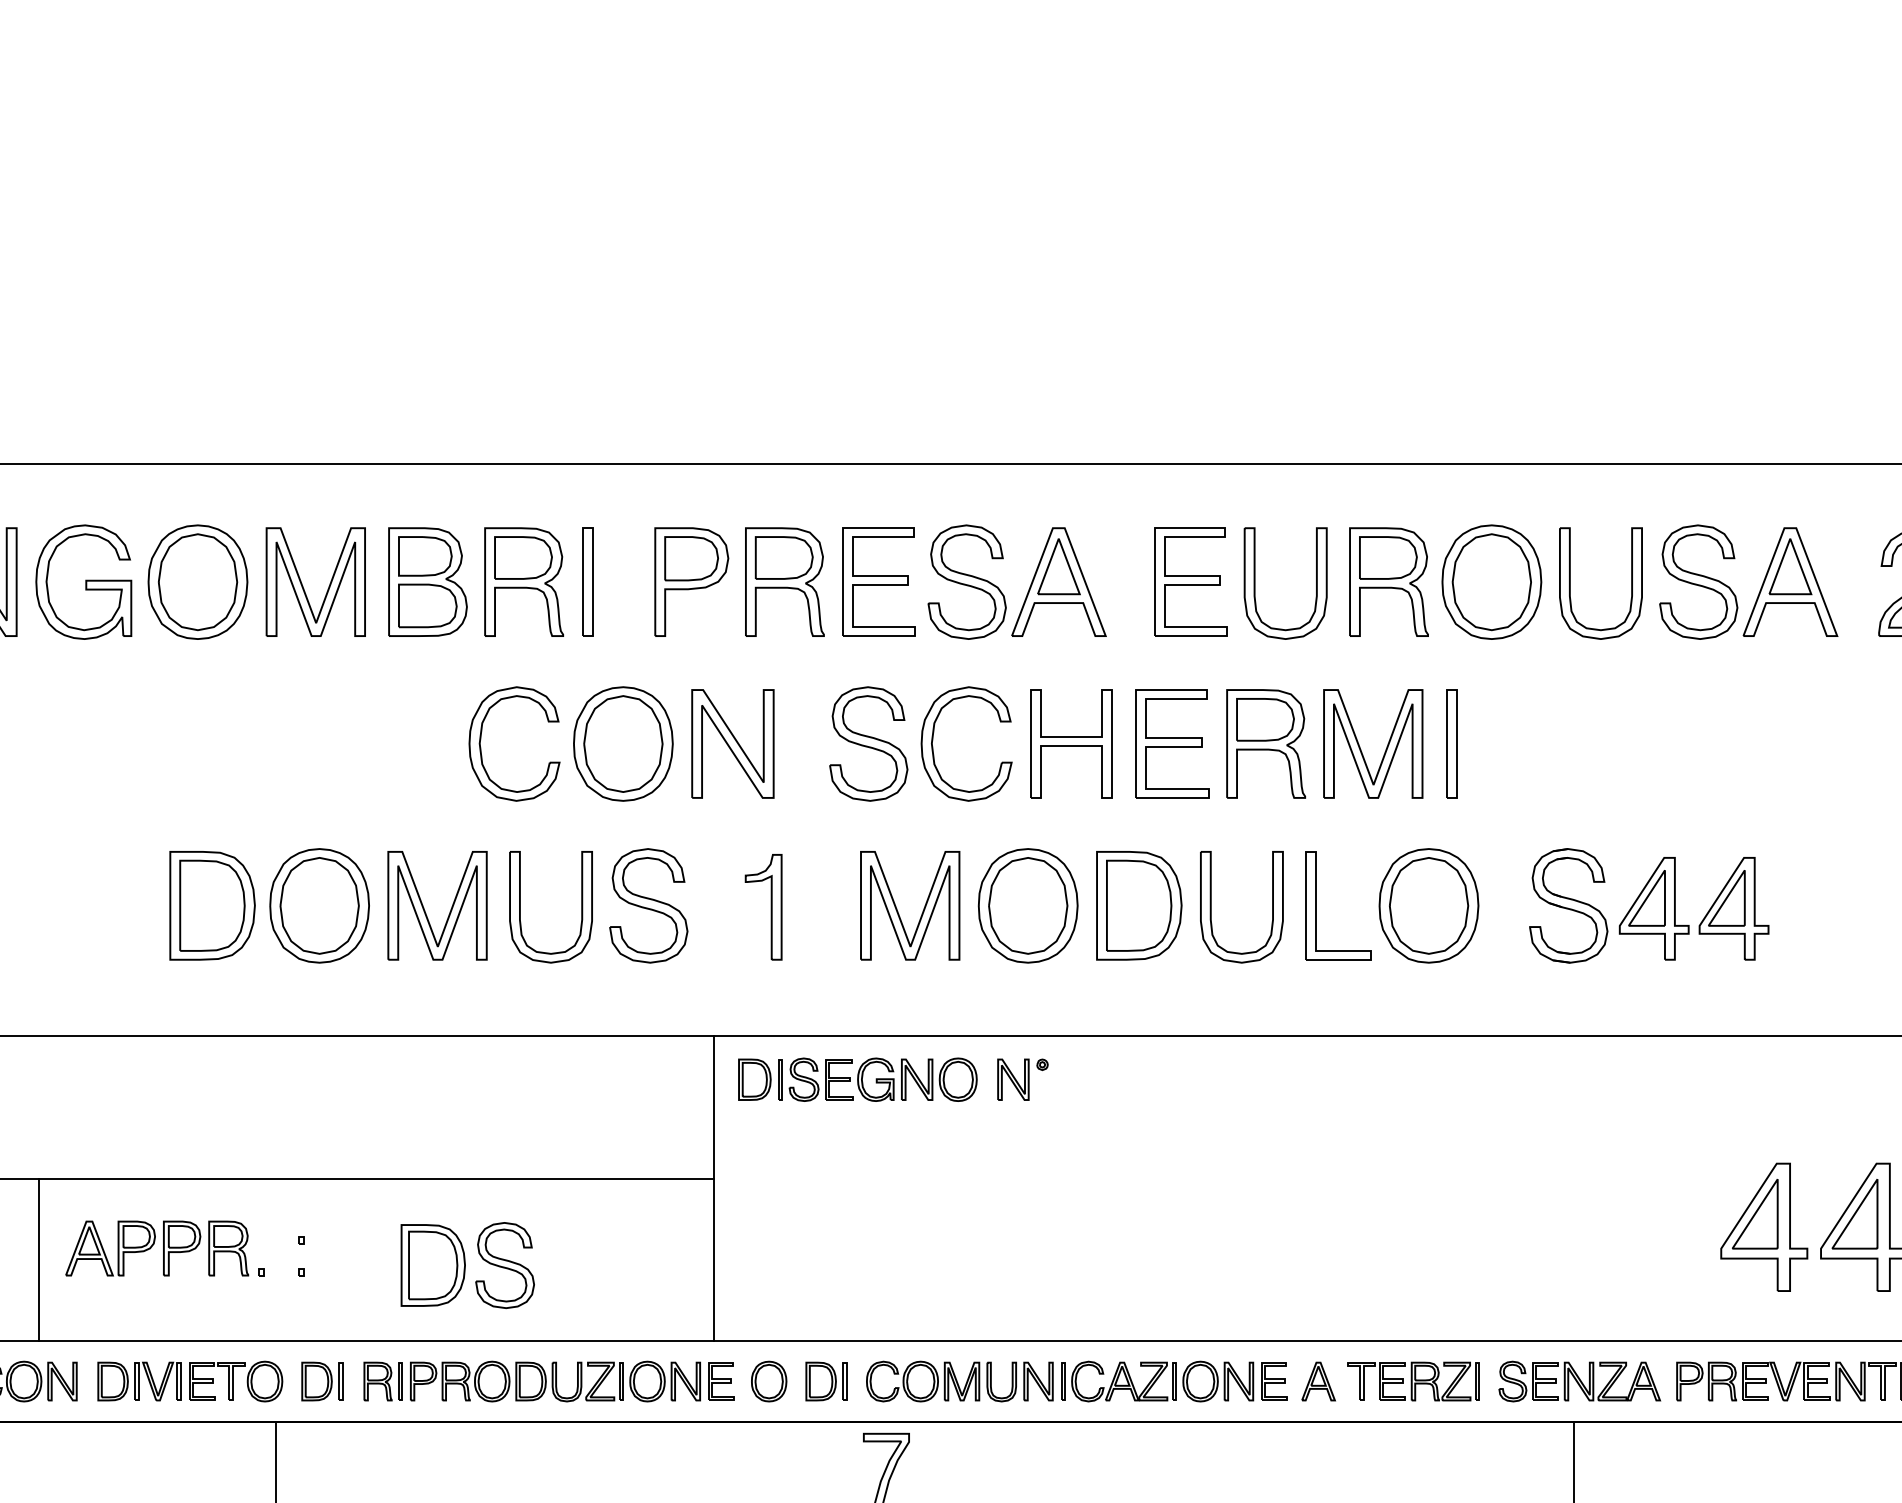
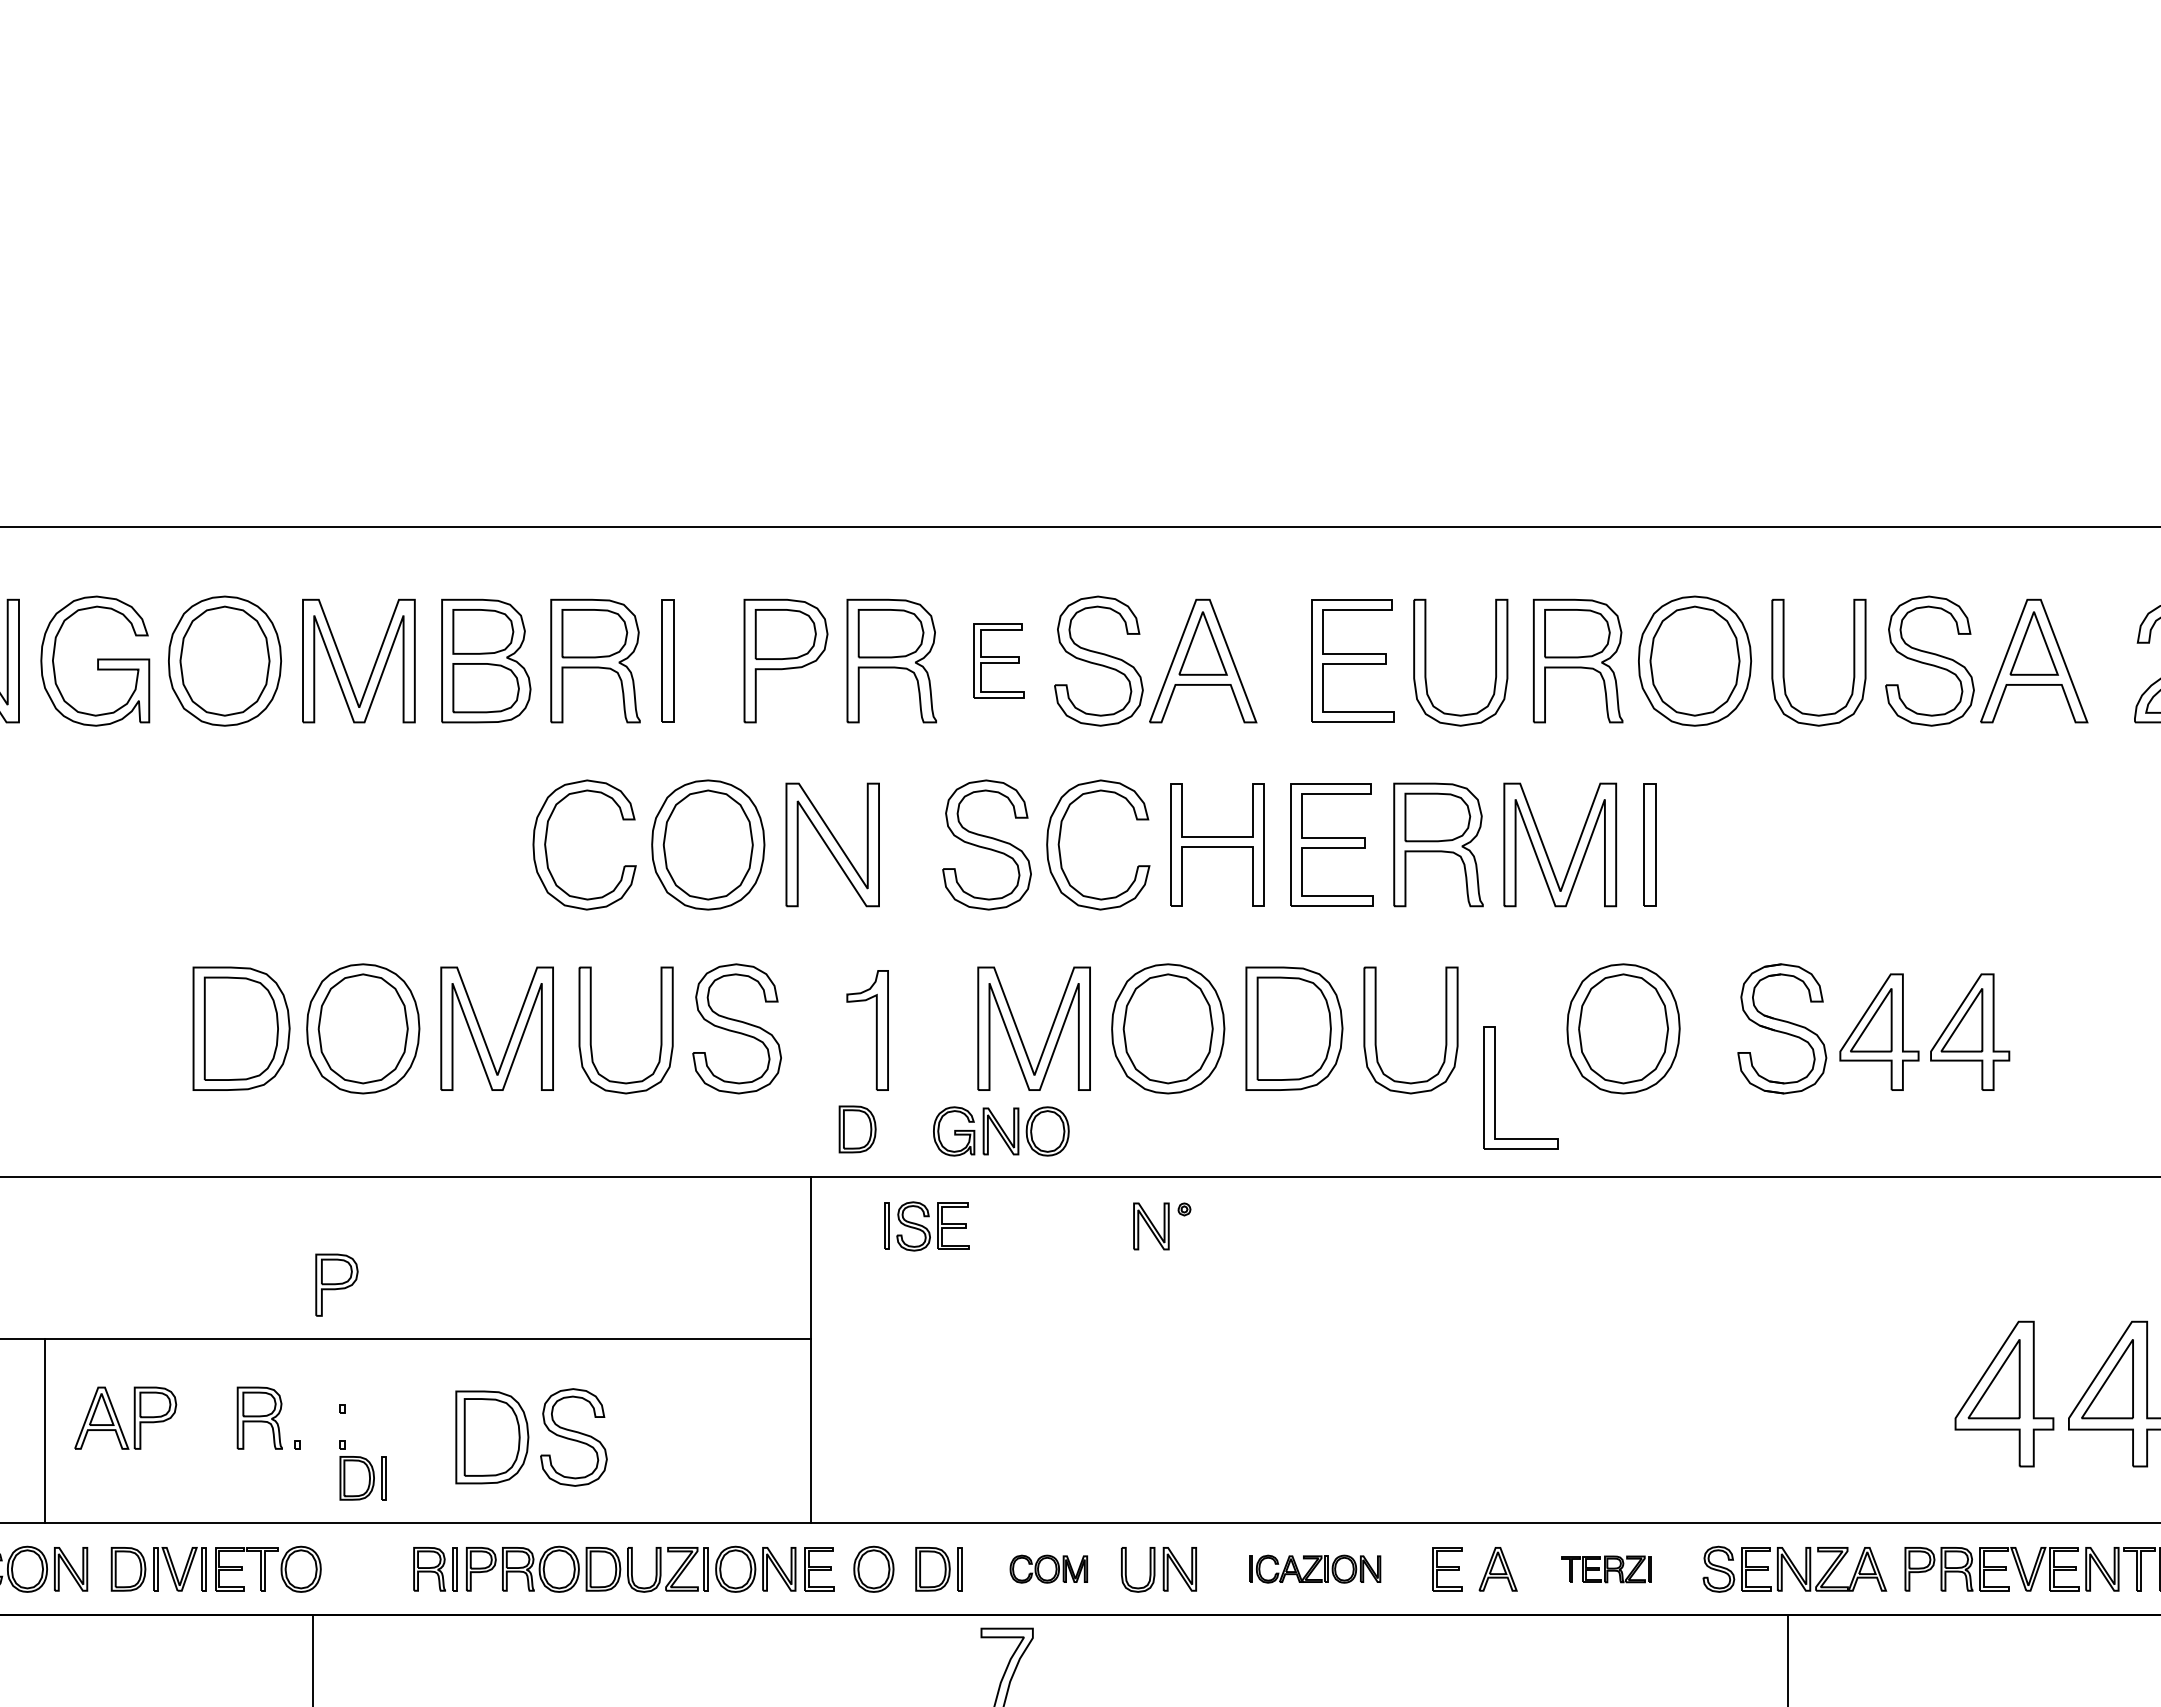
part: (878, 581) -> (998, 660), size x0.6
part: (1316, 905) -> (1495, 1087), moved
part: (754, 1079) -> (857, 1129), moved
part: (917, 1079) -> (1001, 1131), moved
part: (181, 1247) -> (336, 1284), moved
part: (922, 1380) -> (1048, 1568), size x0.6
part: (1156, 1380) -> (1314, 1568), size x0.6
part: (321, 1381) -> (362, 1478), moved
part: (1413, 1381) -> (1606, 1569), size x0.6

